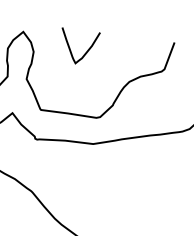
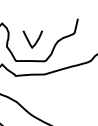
curve: (72, 48) -> (29, 40), moved

